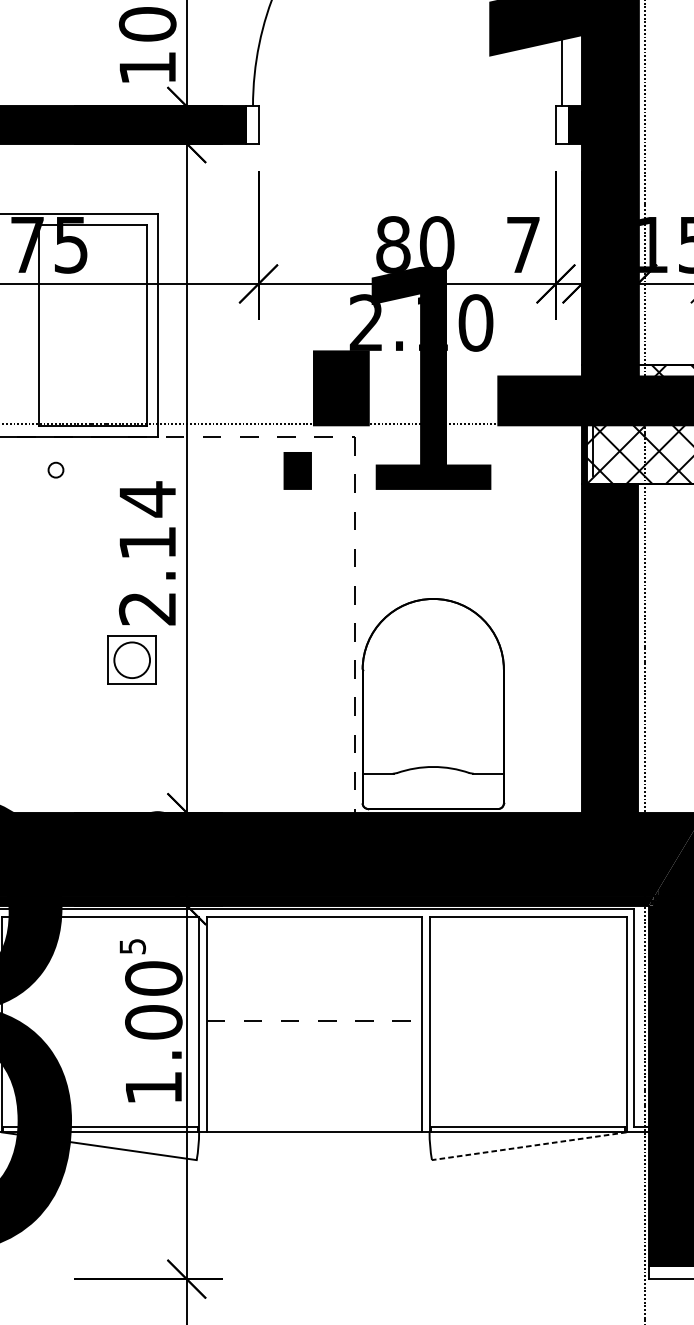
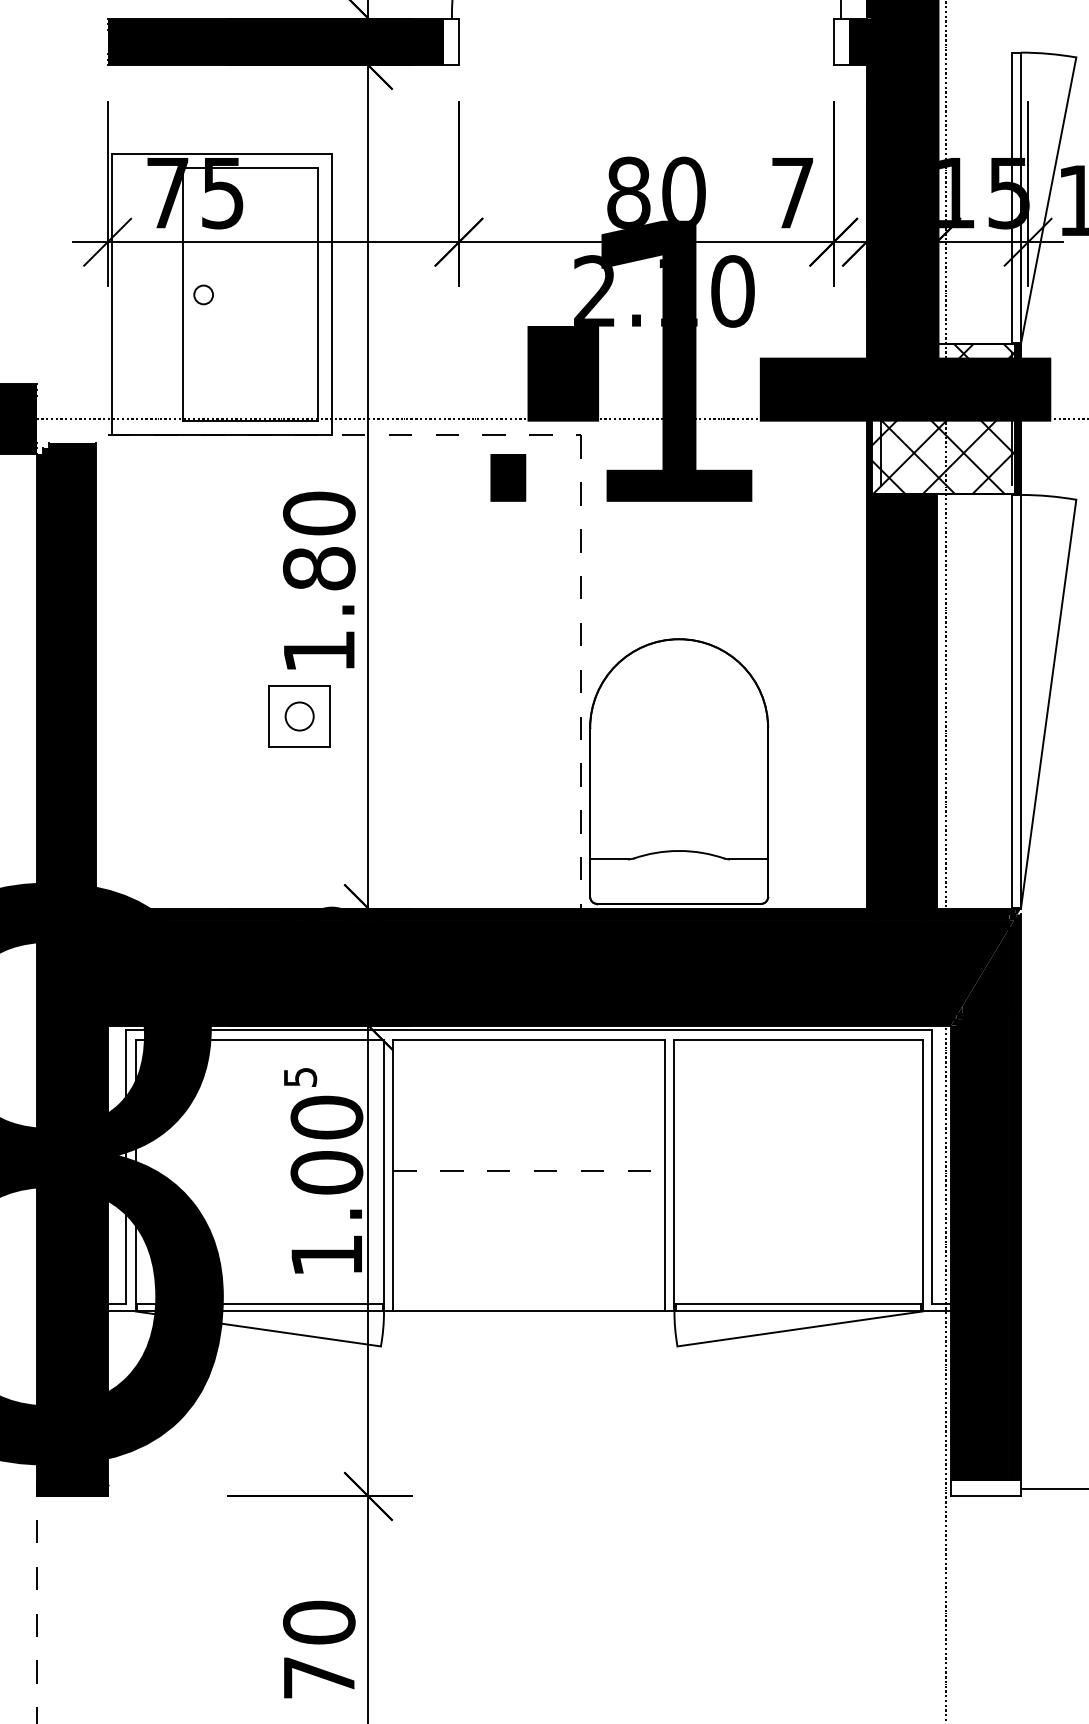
circle: (55, 469) -> (203, 294), moved
text: (147, 553) -> (318, 581), 2.14 -> 1.80
circle: (132, 660) -> (299, 716), size x0.62
line: (529, 1145) -> (800, 1328), dashed -> solid

